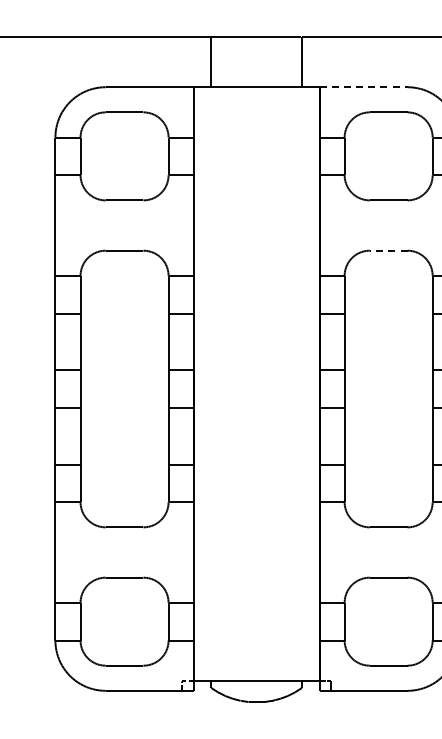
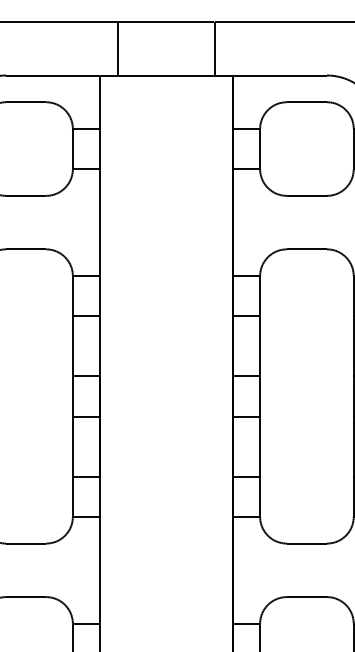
line: (363, 87) -> (280, 75), dashed -> solid
line: (388, 250) -> (306, 249), dashed -> solid

